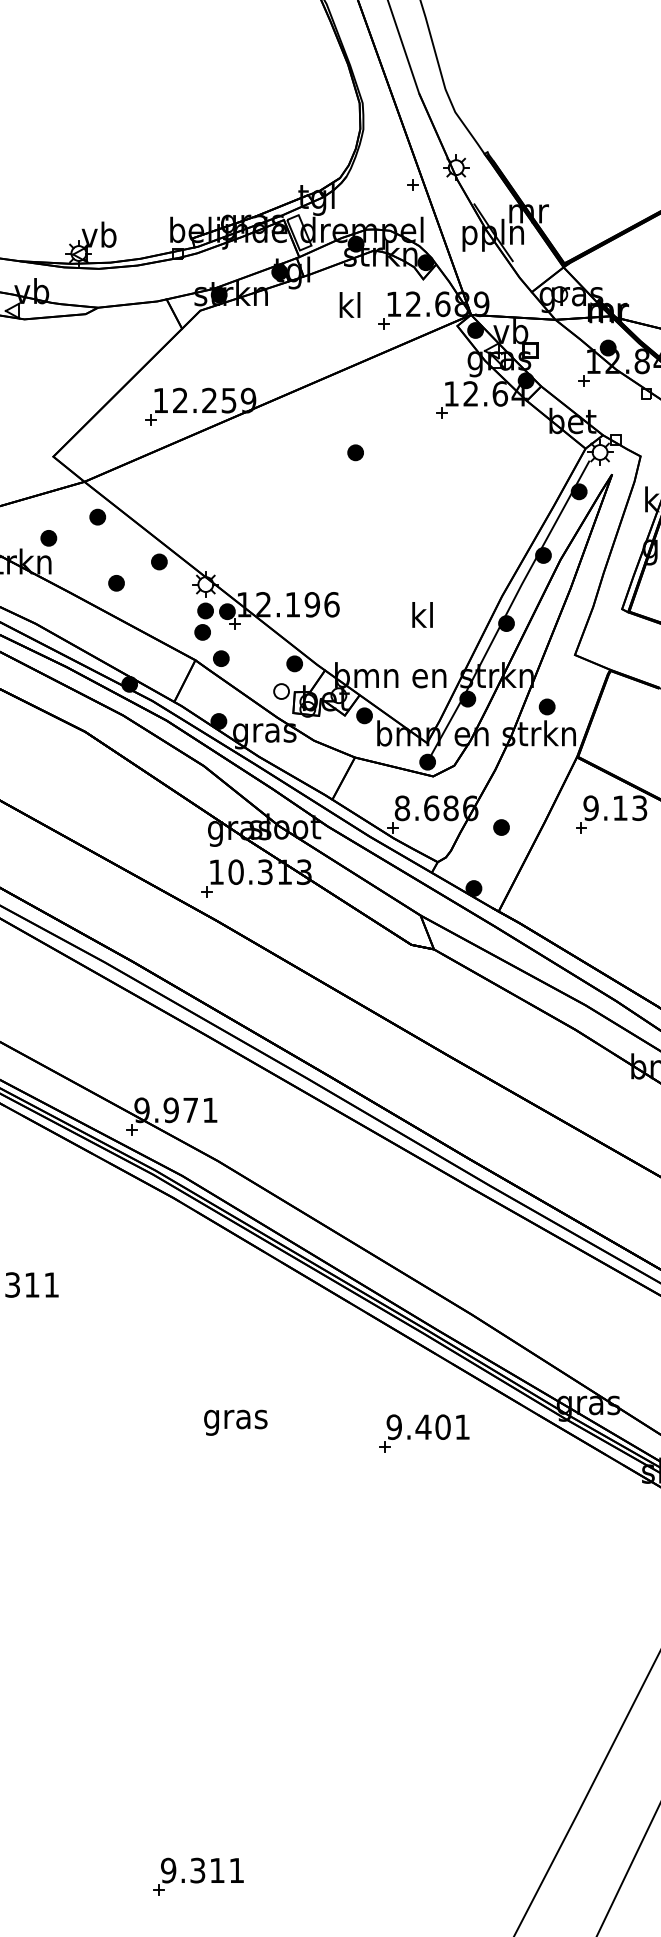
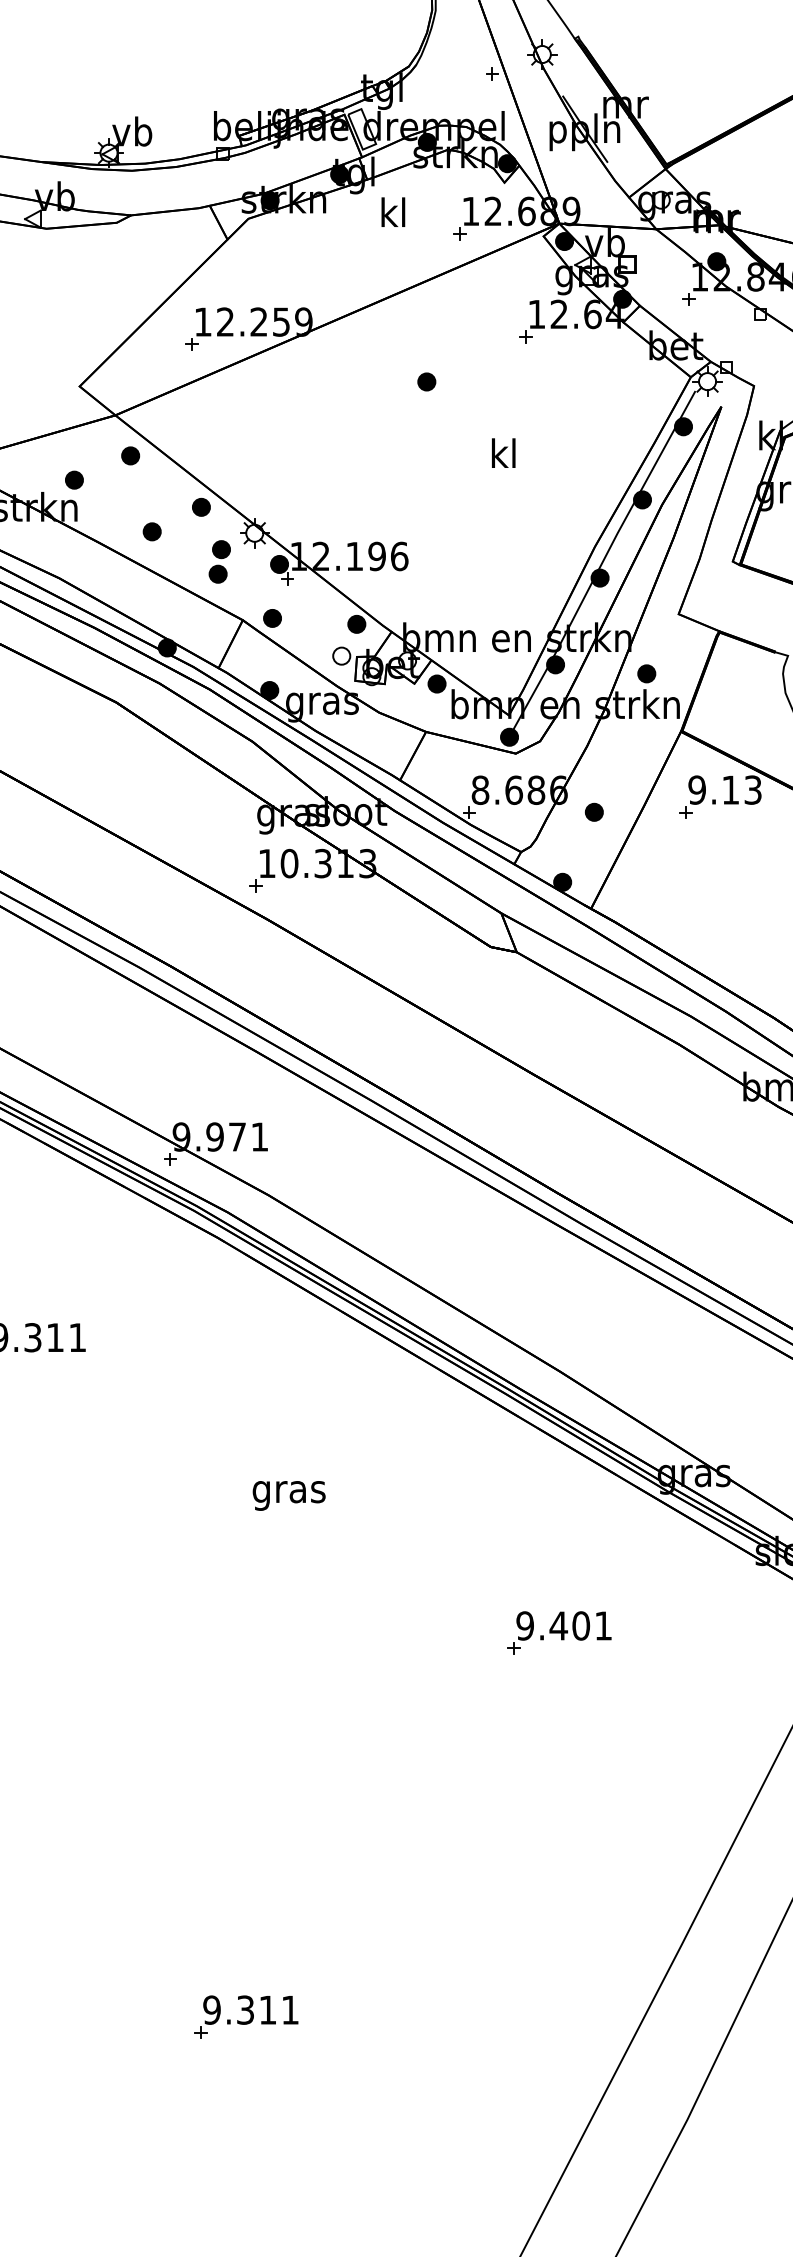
text: (350, 304) -> (393, 211), moved
text: (422, 614) -> (503, 452), moved
part: (203, 621) -> (219, 561), moved
part: (424, 1432) -> (559, 1632), moved

